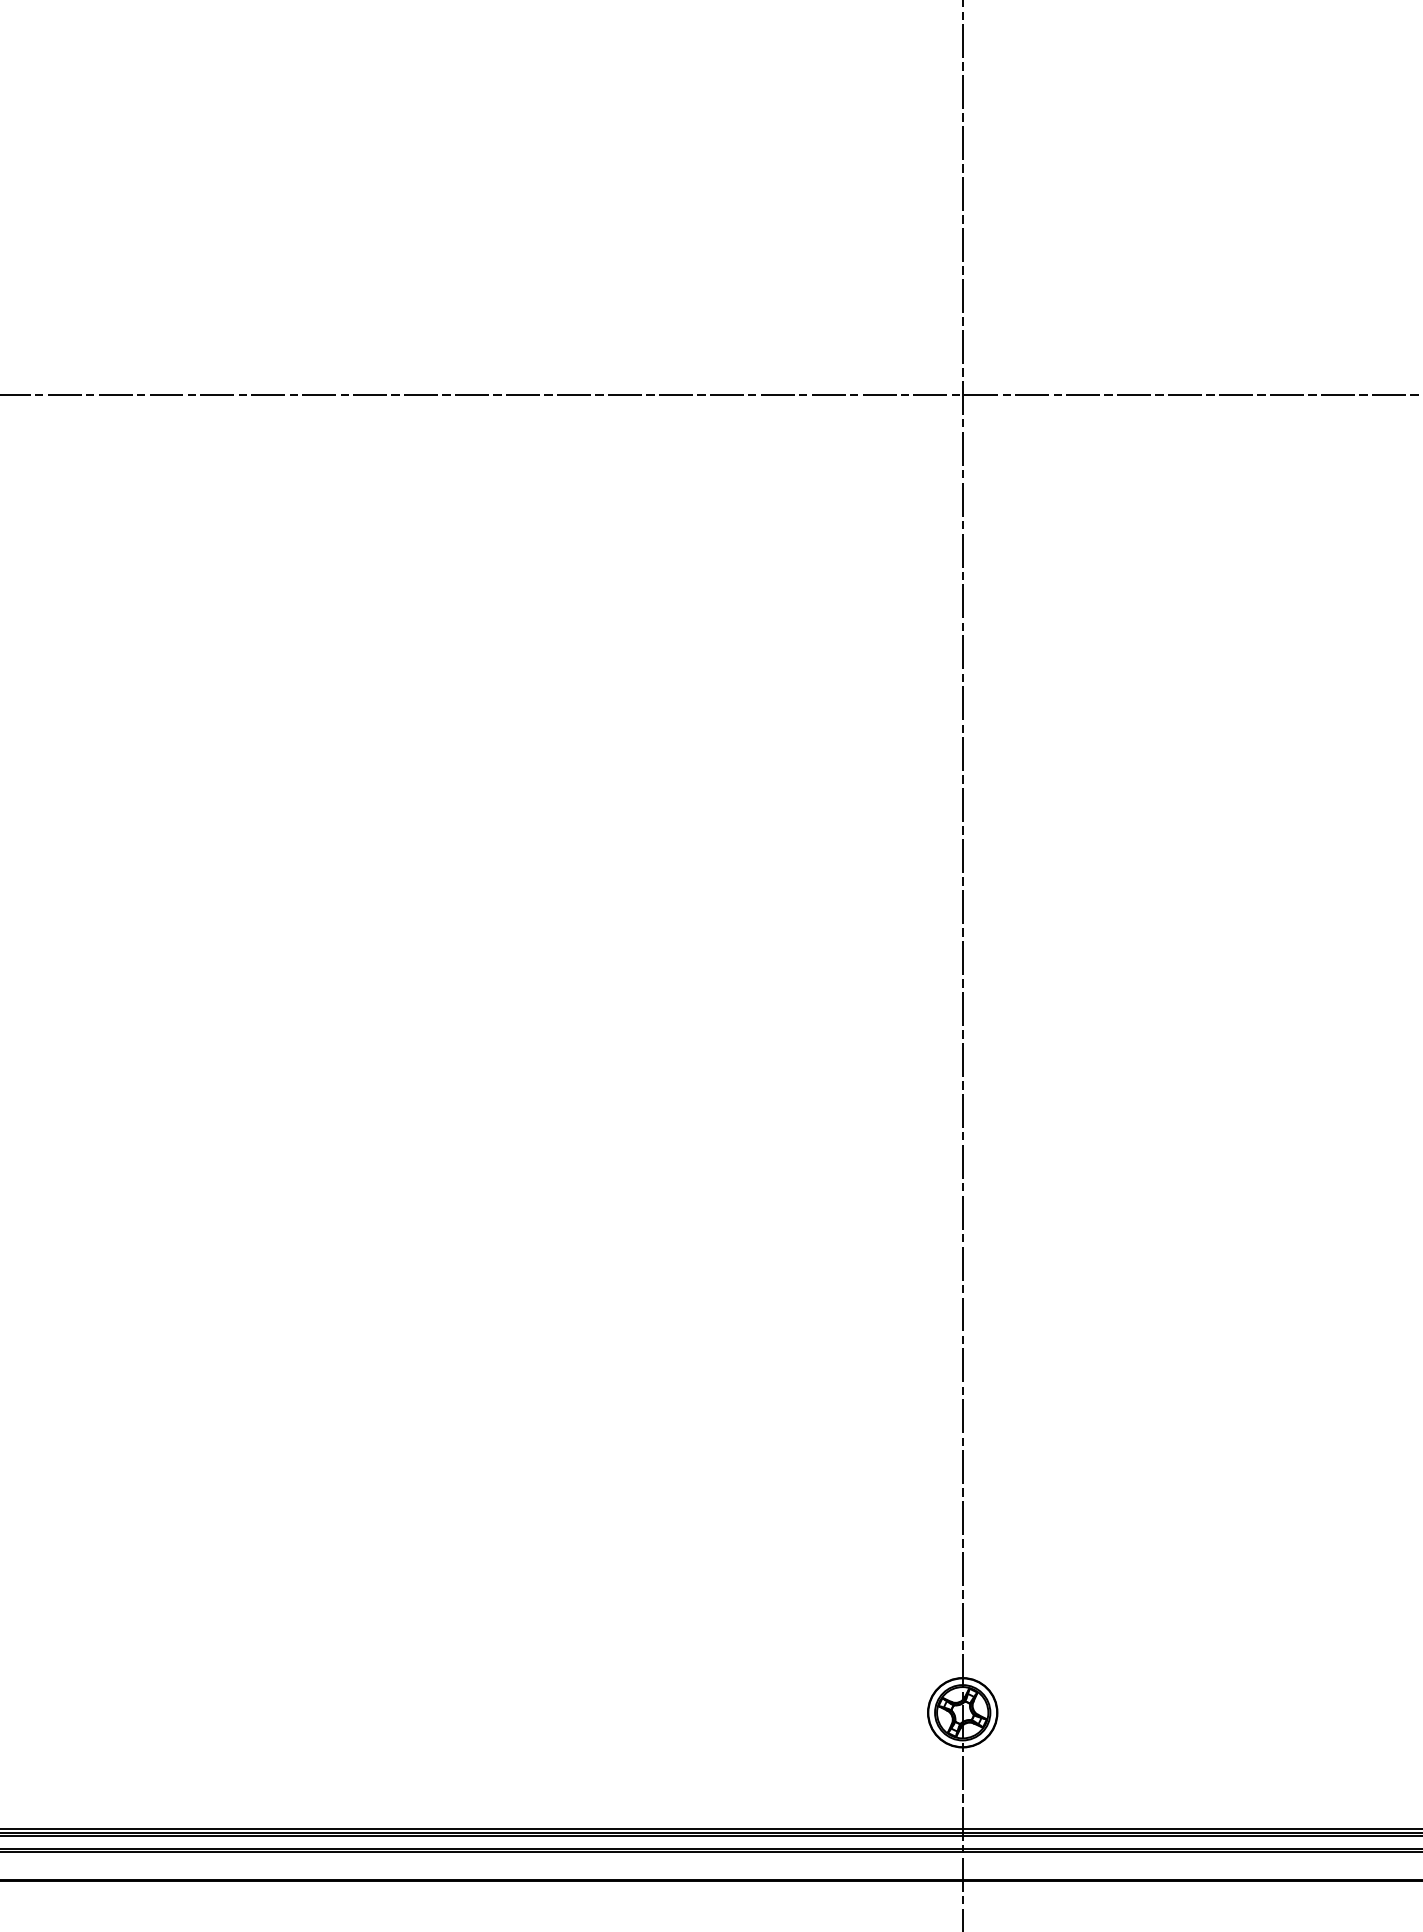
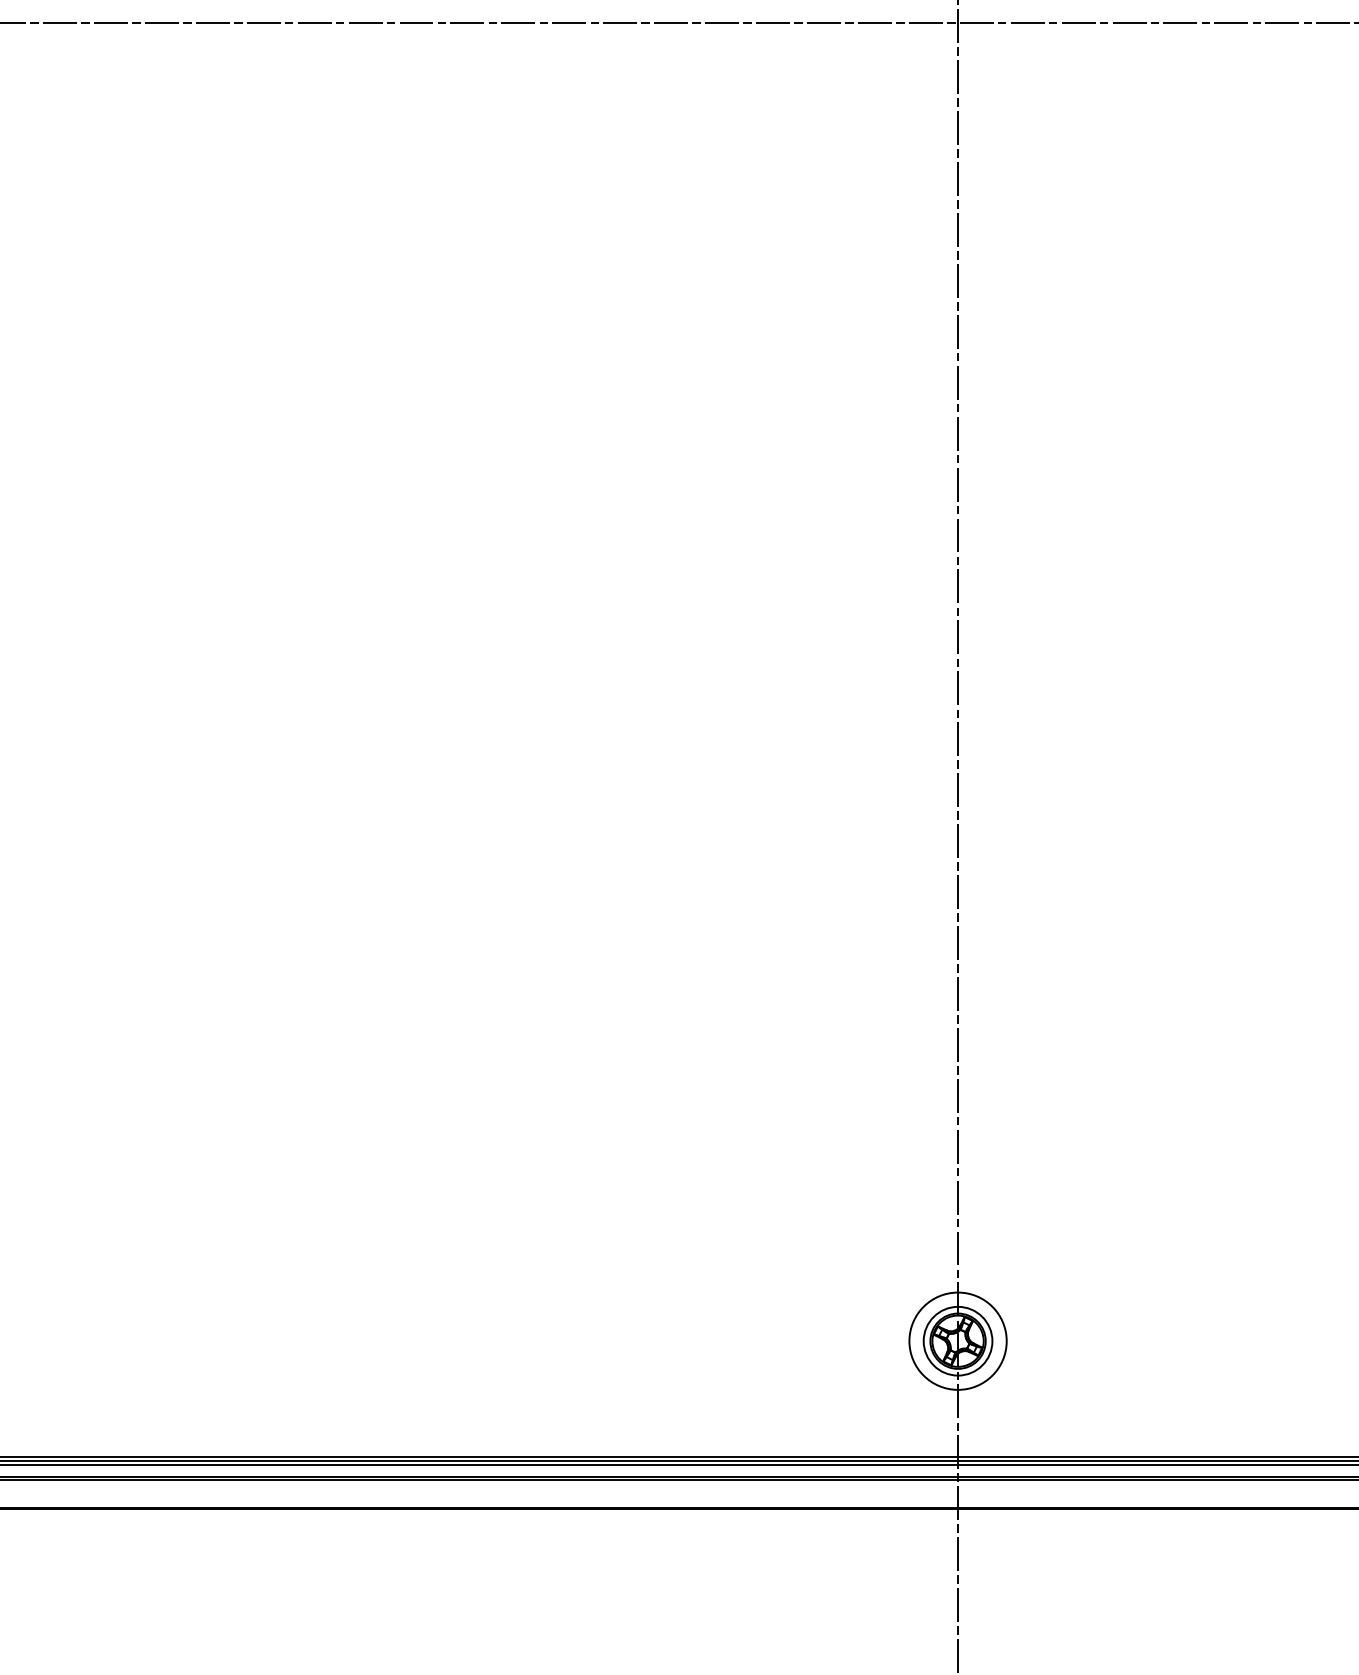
circle: (962, 1712) -> (957, 1340), size x1.4

